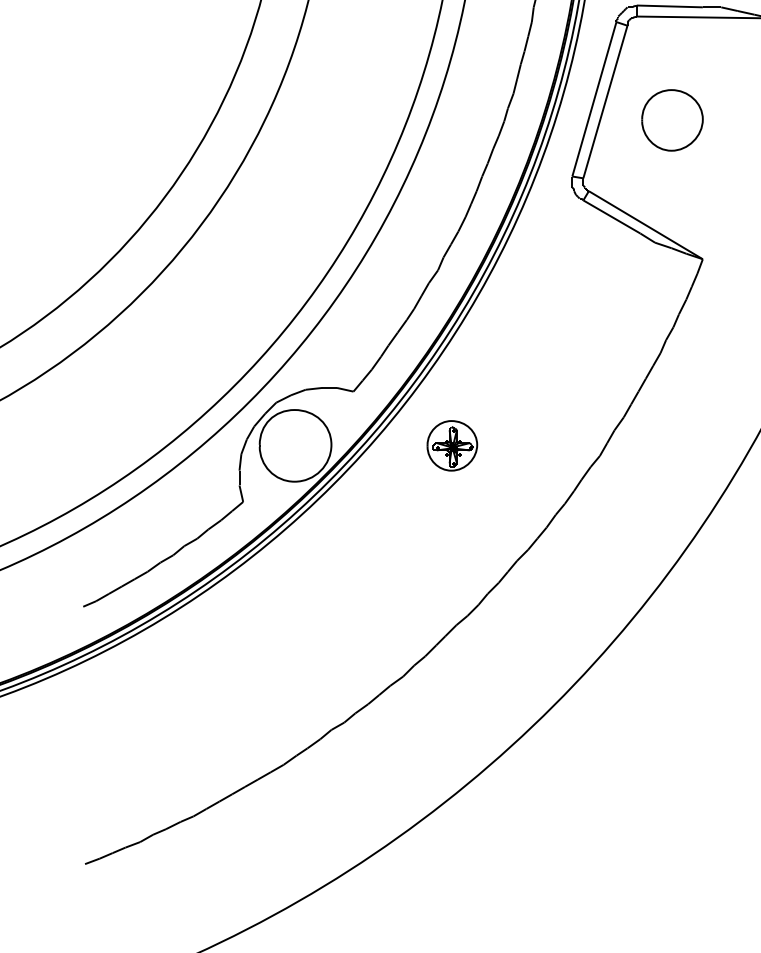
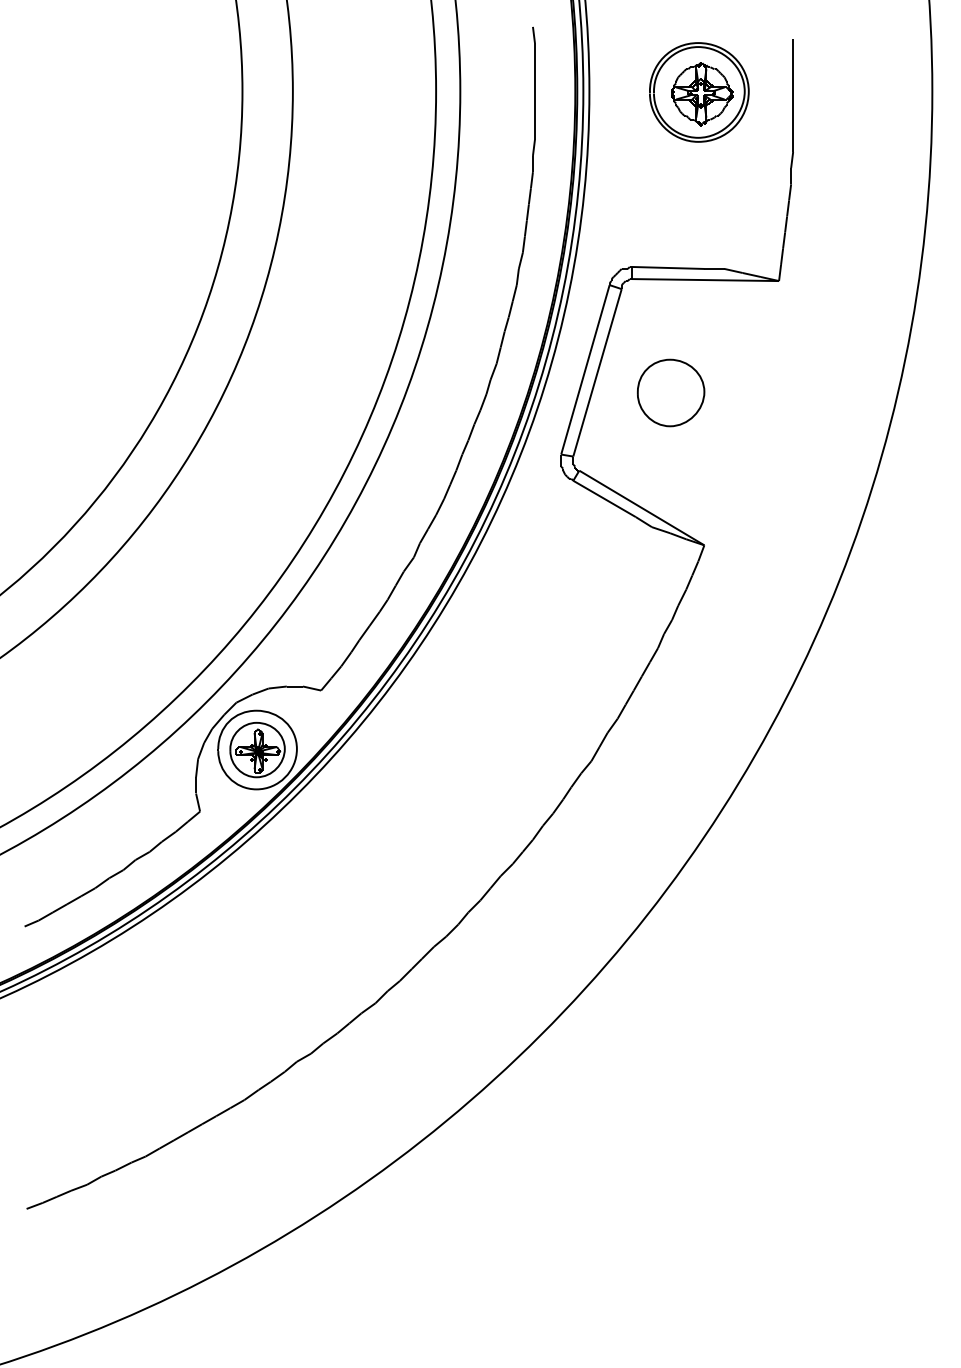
part: (452, 445) -> (257, 749), moved

